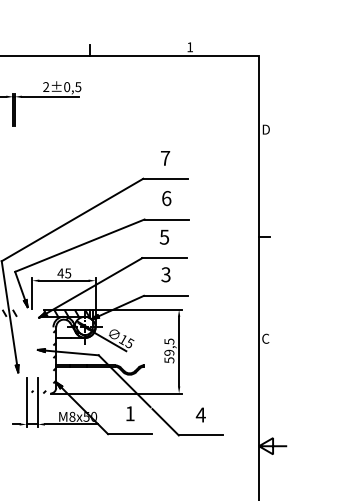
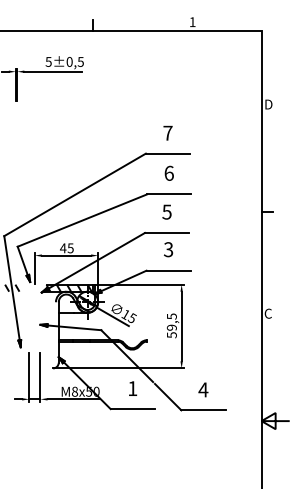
text: (46, 87) -> (49, 62), 2 -> 5
hatch: (63, 354) -> (66, 329), removed

